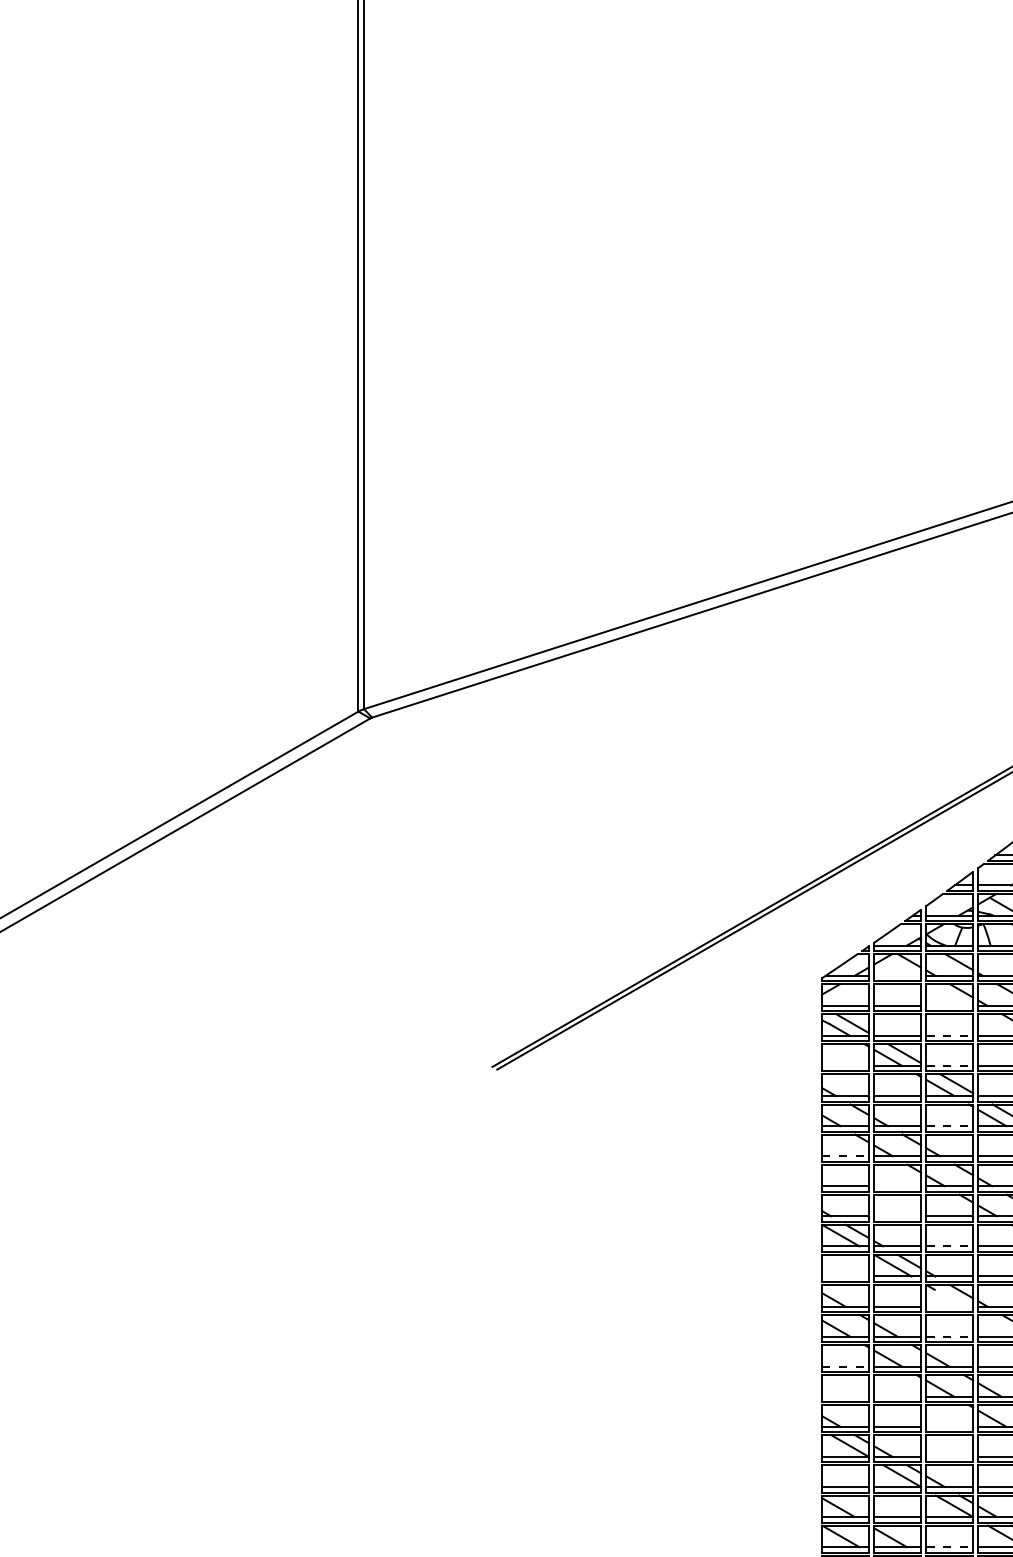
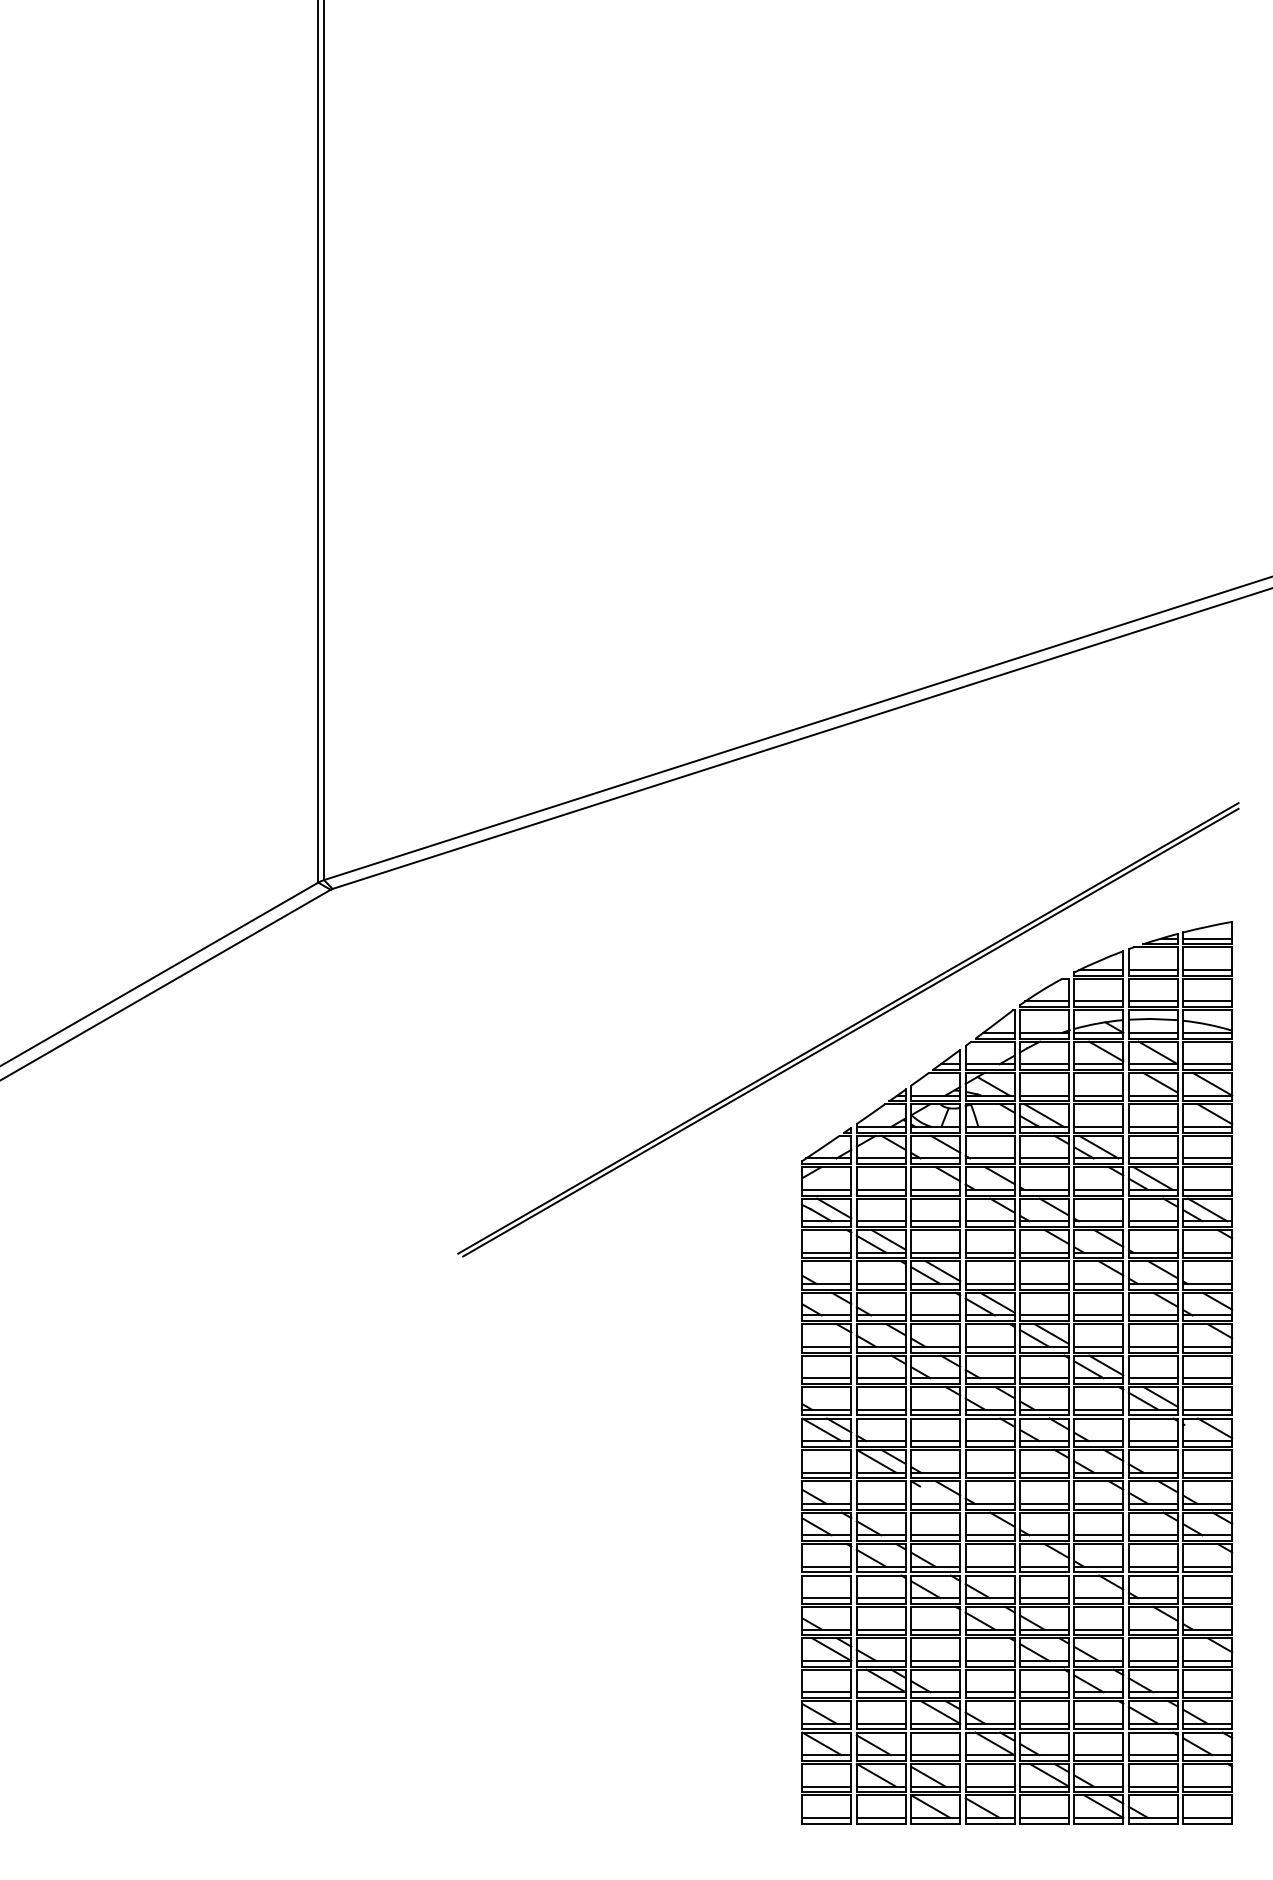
line: (896, 975) -> (880, 1158), added
line: (949, 1005) -> (935, 1189), added
line: (950, 1036) -> (936, 1221), dashed -> solid
line: (845, 1065) -> (826, 1252), added
line: (950, 1065) -> (936, 1252), dashed -> solid
line: (950, 1126) -> (936, 1315), dashed -> solid
line: (846, 1155) -> (827, 1346), dashed -> solid
line: (896, 1186) -> (880, 1378), added
line: (896, 1216) -> (880, 1409), added
line: (950, 1246) -> (936, 1441), dashed -> solid
line: (845, 1276) -> (826, 1472), added
line: (949, 1306) -> (935, 1503), added
line: (950, 1336) -> (936, 1535), dashed -> solid
line: (846, 1366) -> (827, 1566), dashed -> solid
line: (845, 1397) -> (826, 1598), added
line: (896, 1397) -> (880, 1598), added
line: (949, 1426) -> (935, 1629), added
line: (949, 1456) -> (935, 1660), added
line: (950, 1547) -> (936, 1755), dashed -> solid

